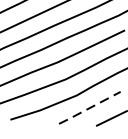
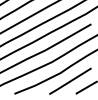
line: (88, 108) -> (69, 81), dashed -> solid

